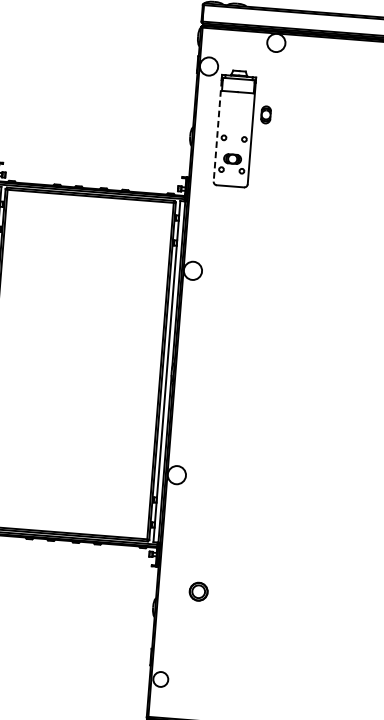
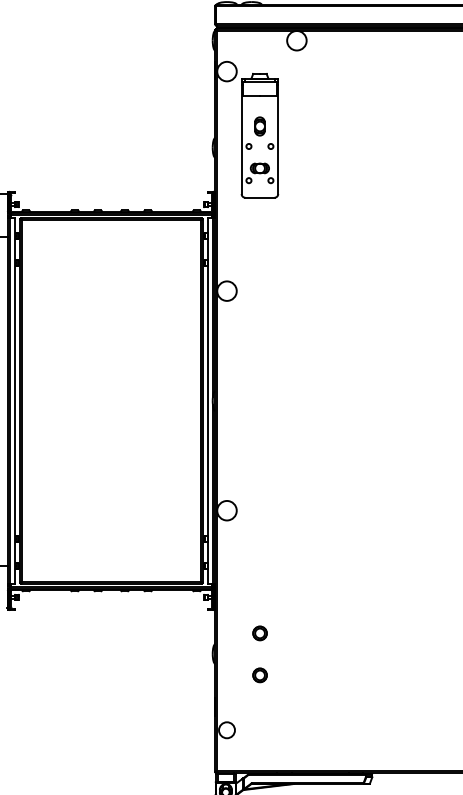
part: (265, 114) -> (259, 126), moved
line: (217, 130) -> (241, 139), dashed -> solid
part: (198, 591) -> (259, 633), size x0.71
part: (195, 630) -> (259, 675), added

